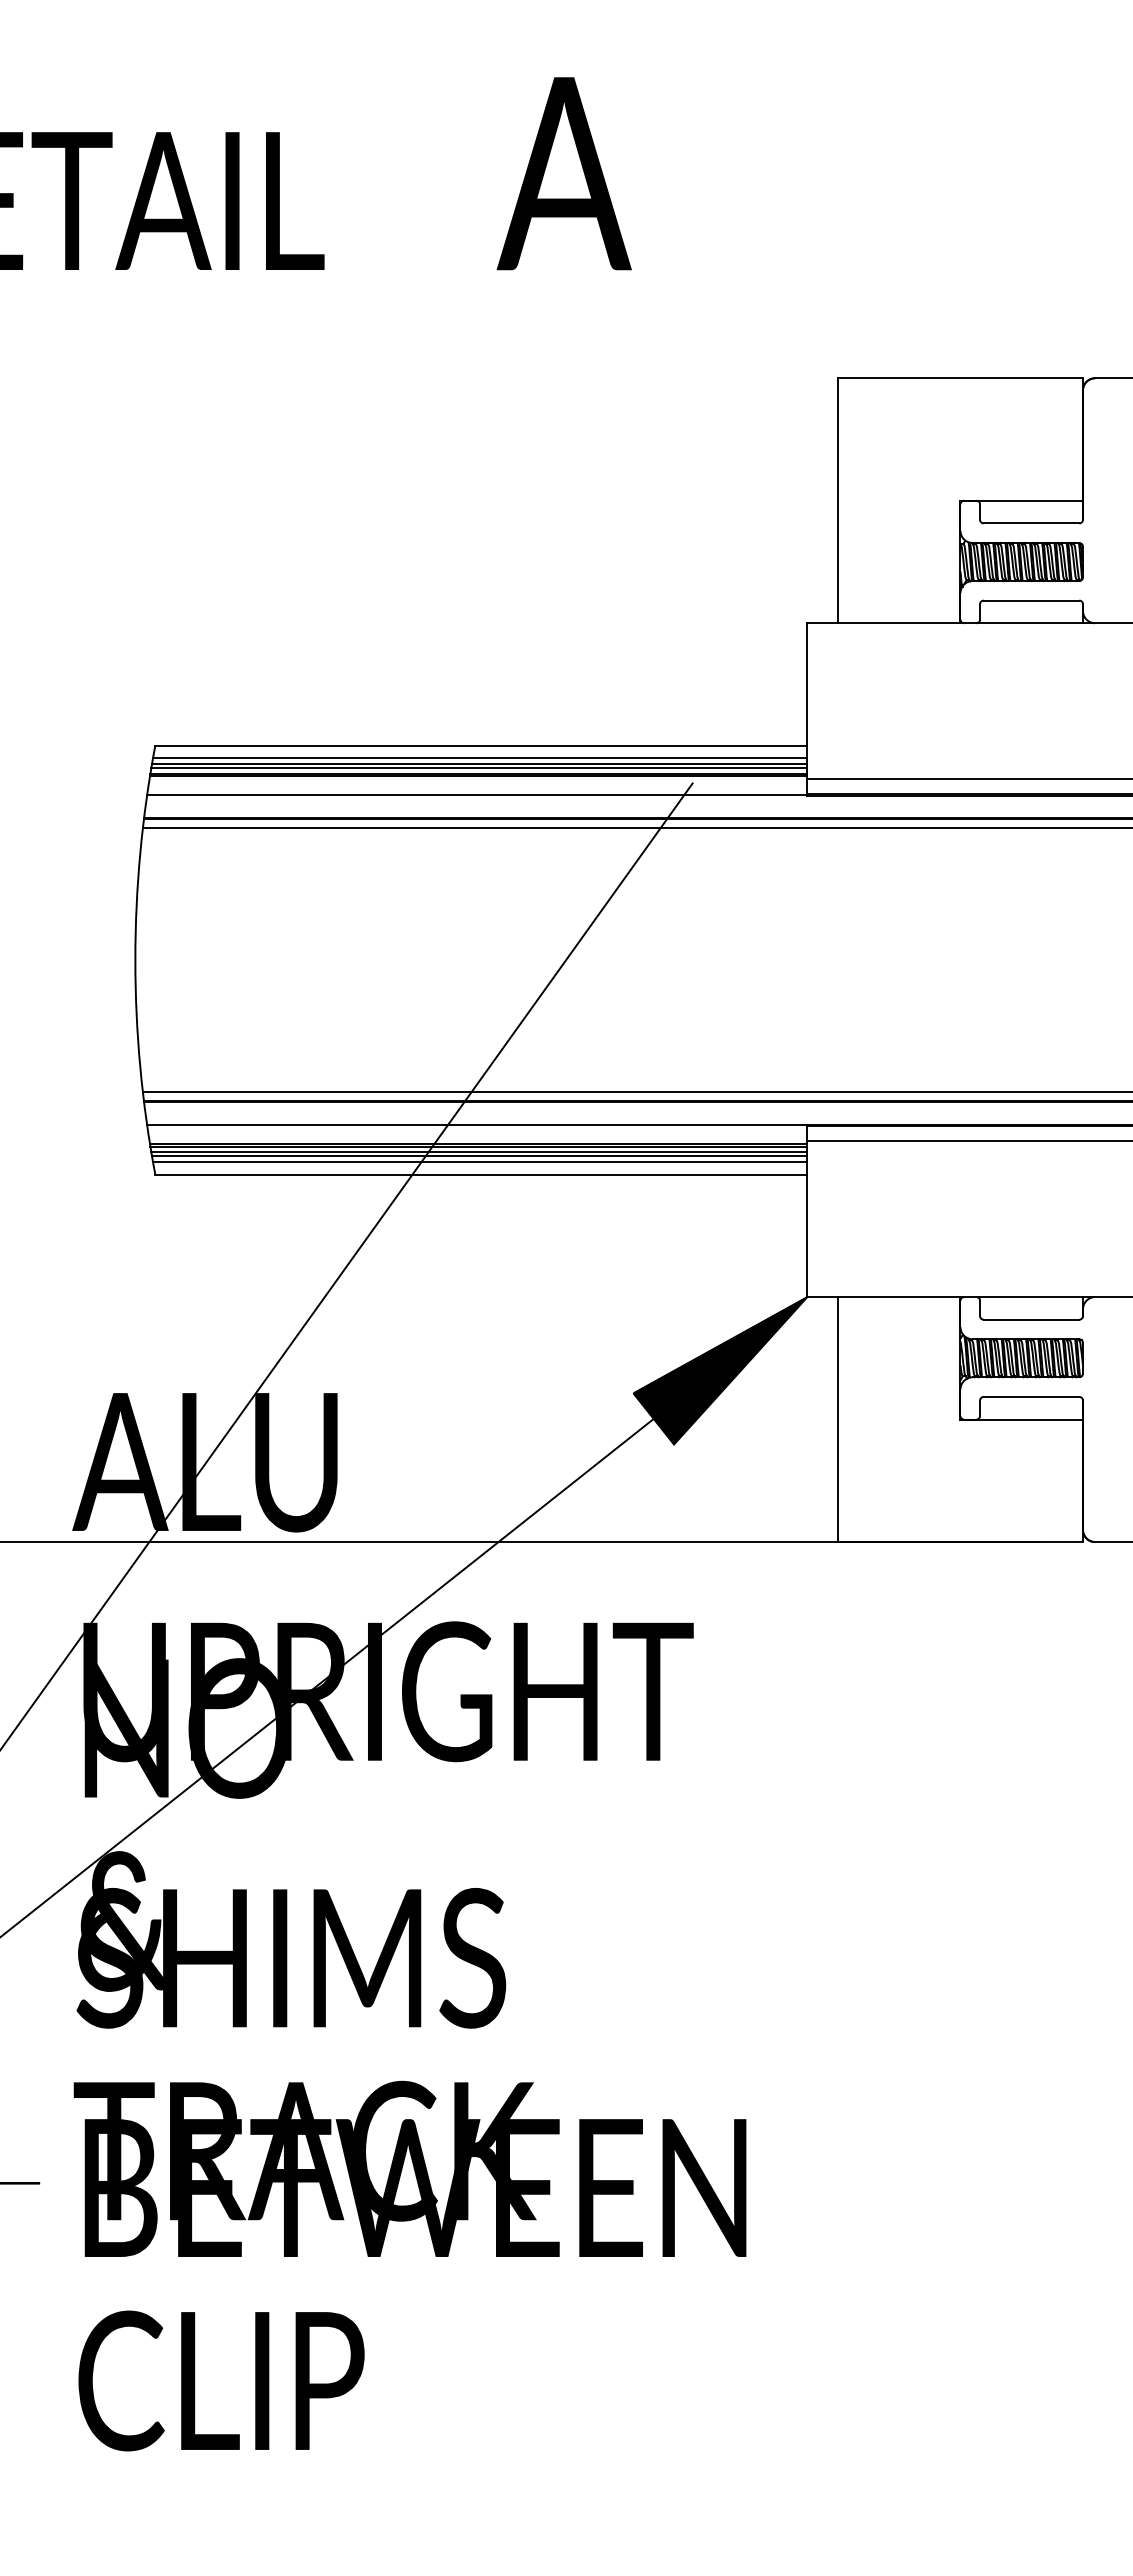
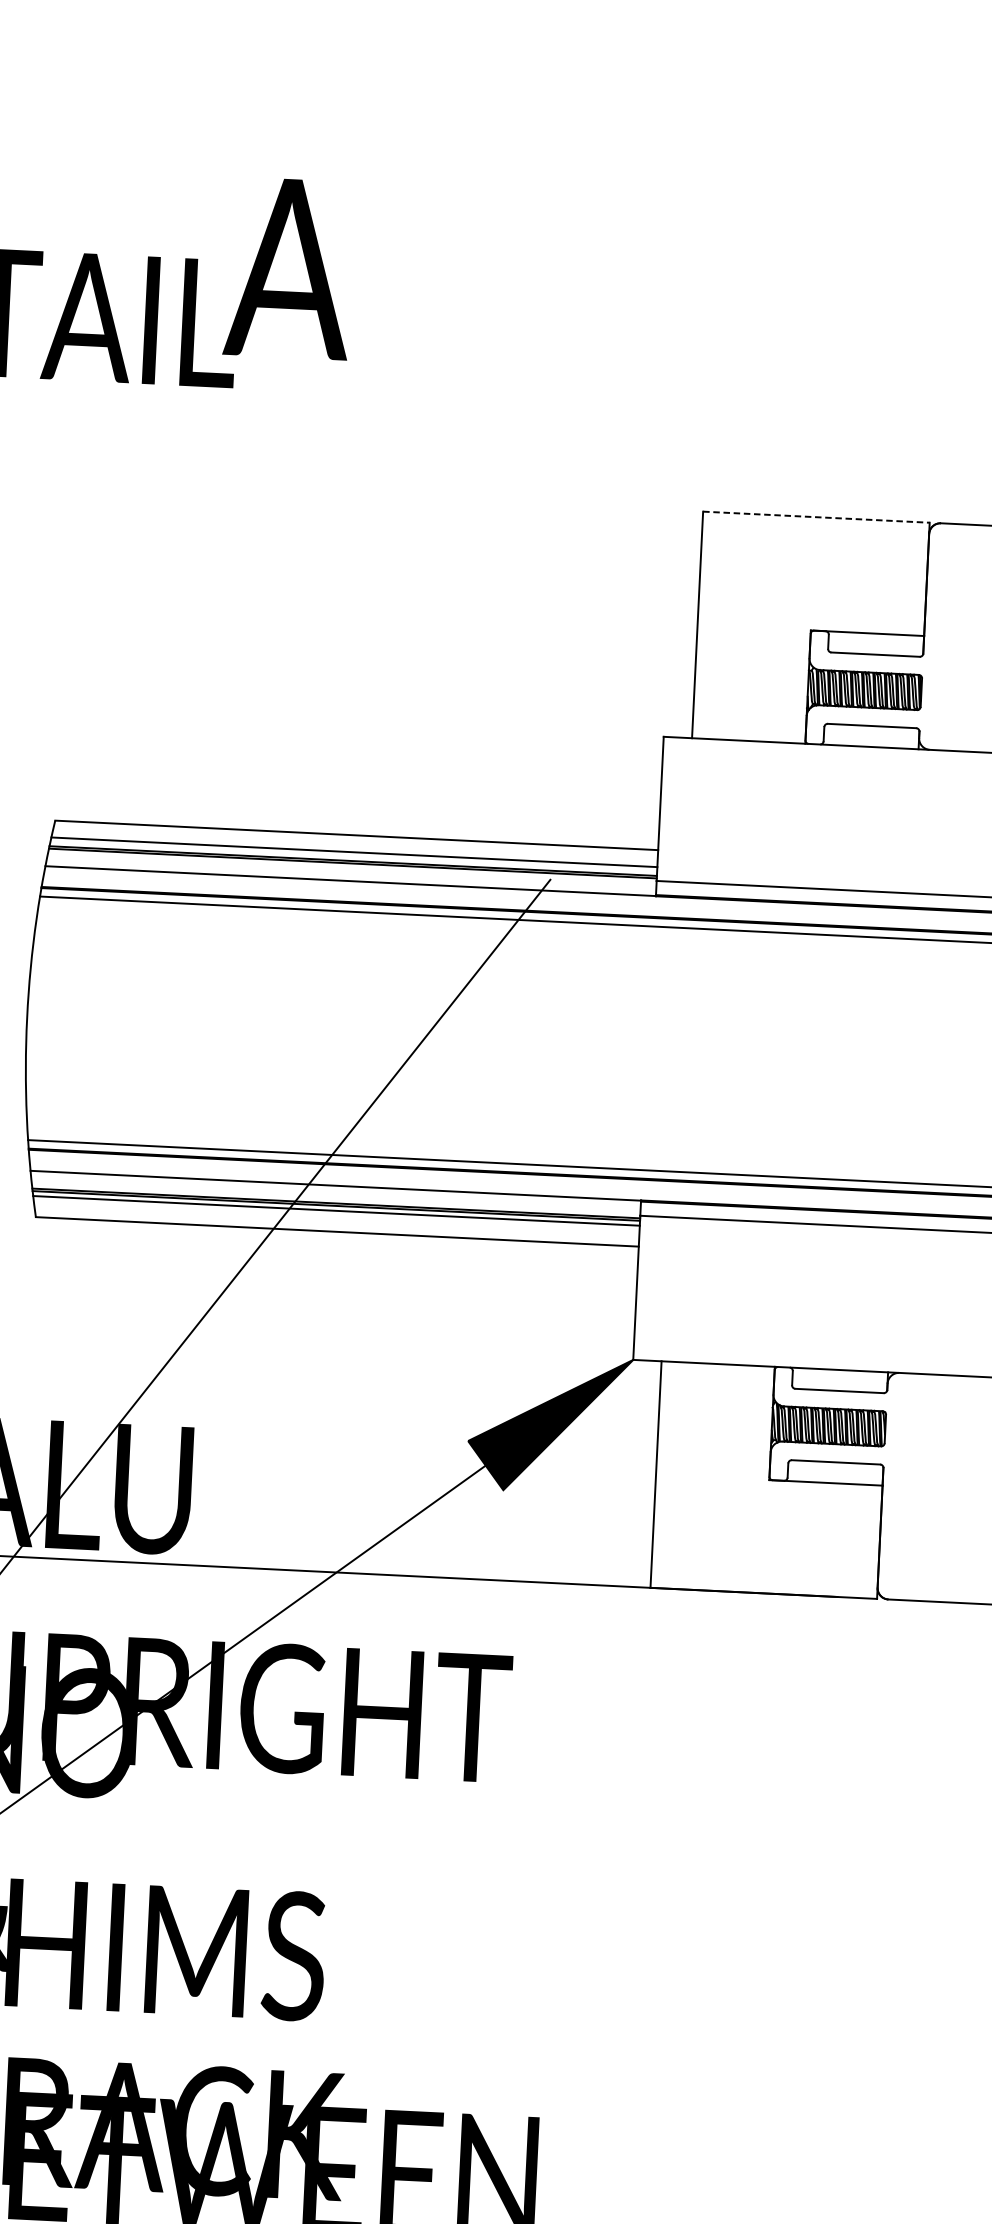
text: (563, 173) -> (288, 268), moved
line: (960, 378) -> (816, 517), solid -> dashed
line: (480, 758) -> (355, 847), removed
line: (479, 768) -> (354, 856), removed
line: (479, 1156) -> (336, 1215), removed
line: (480, 1162) -> (337, 1220), removed

